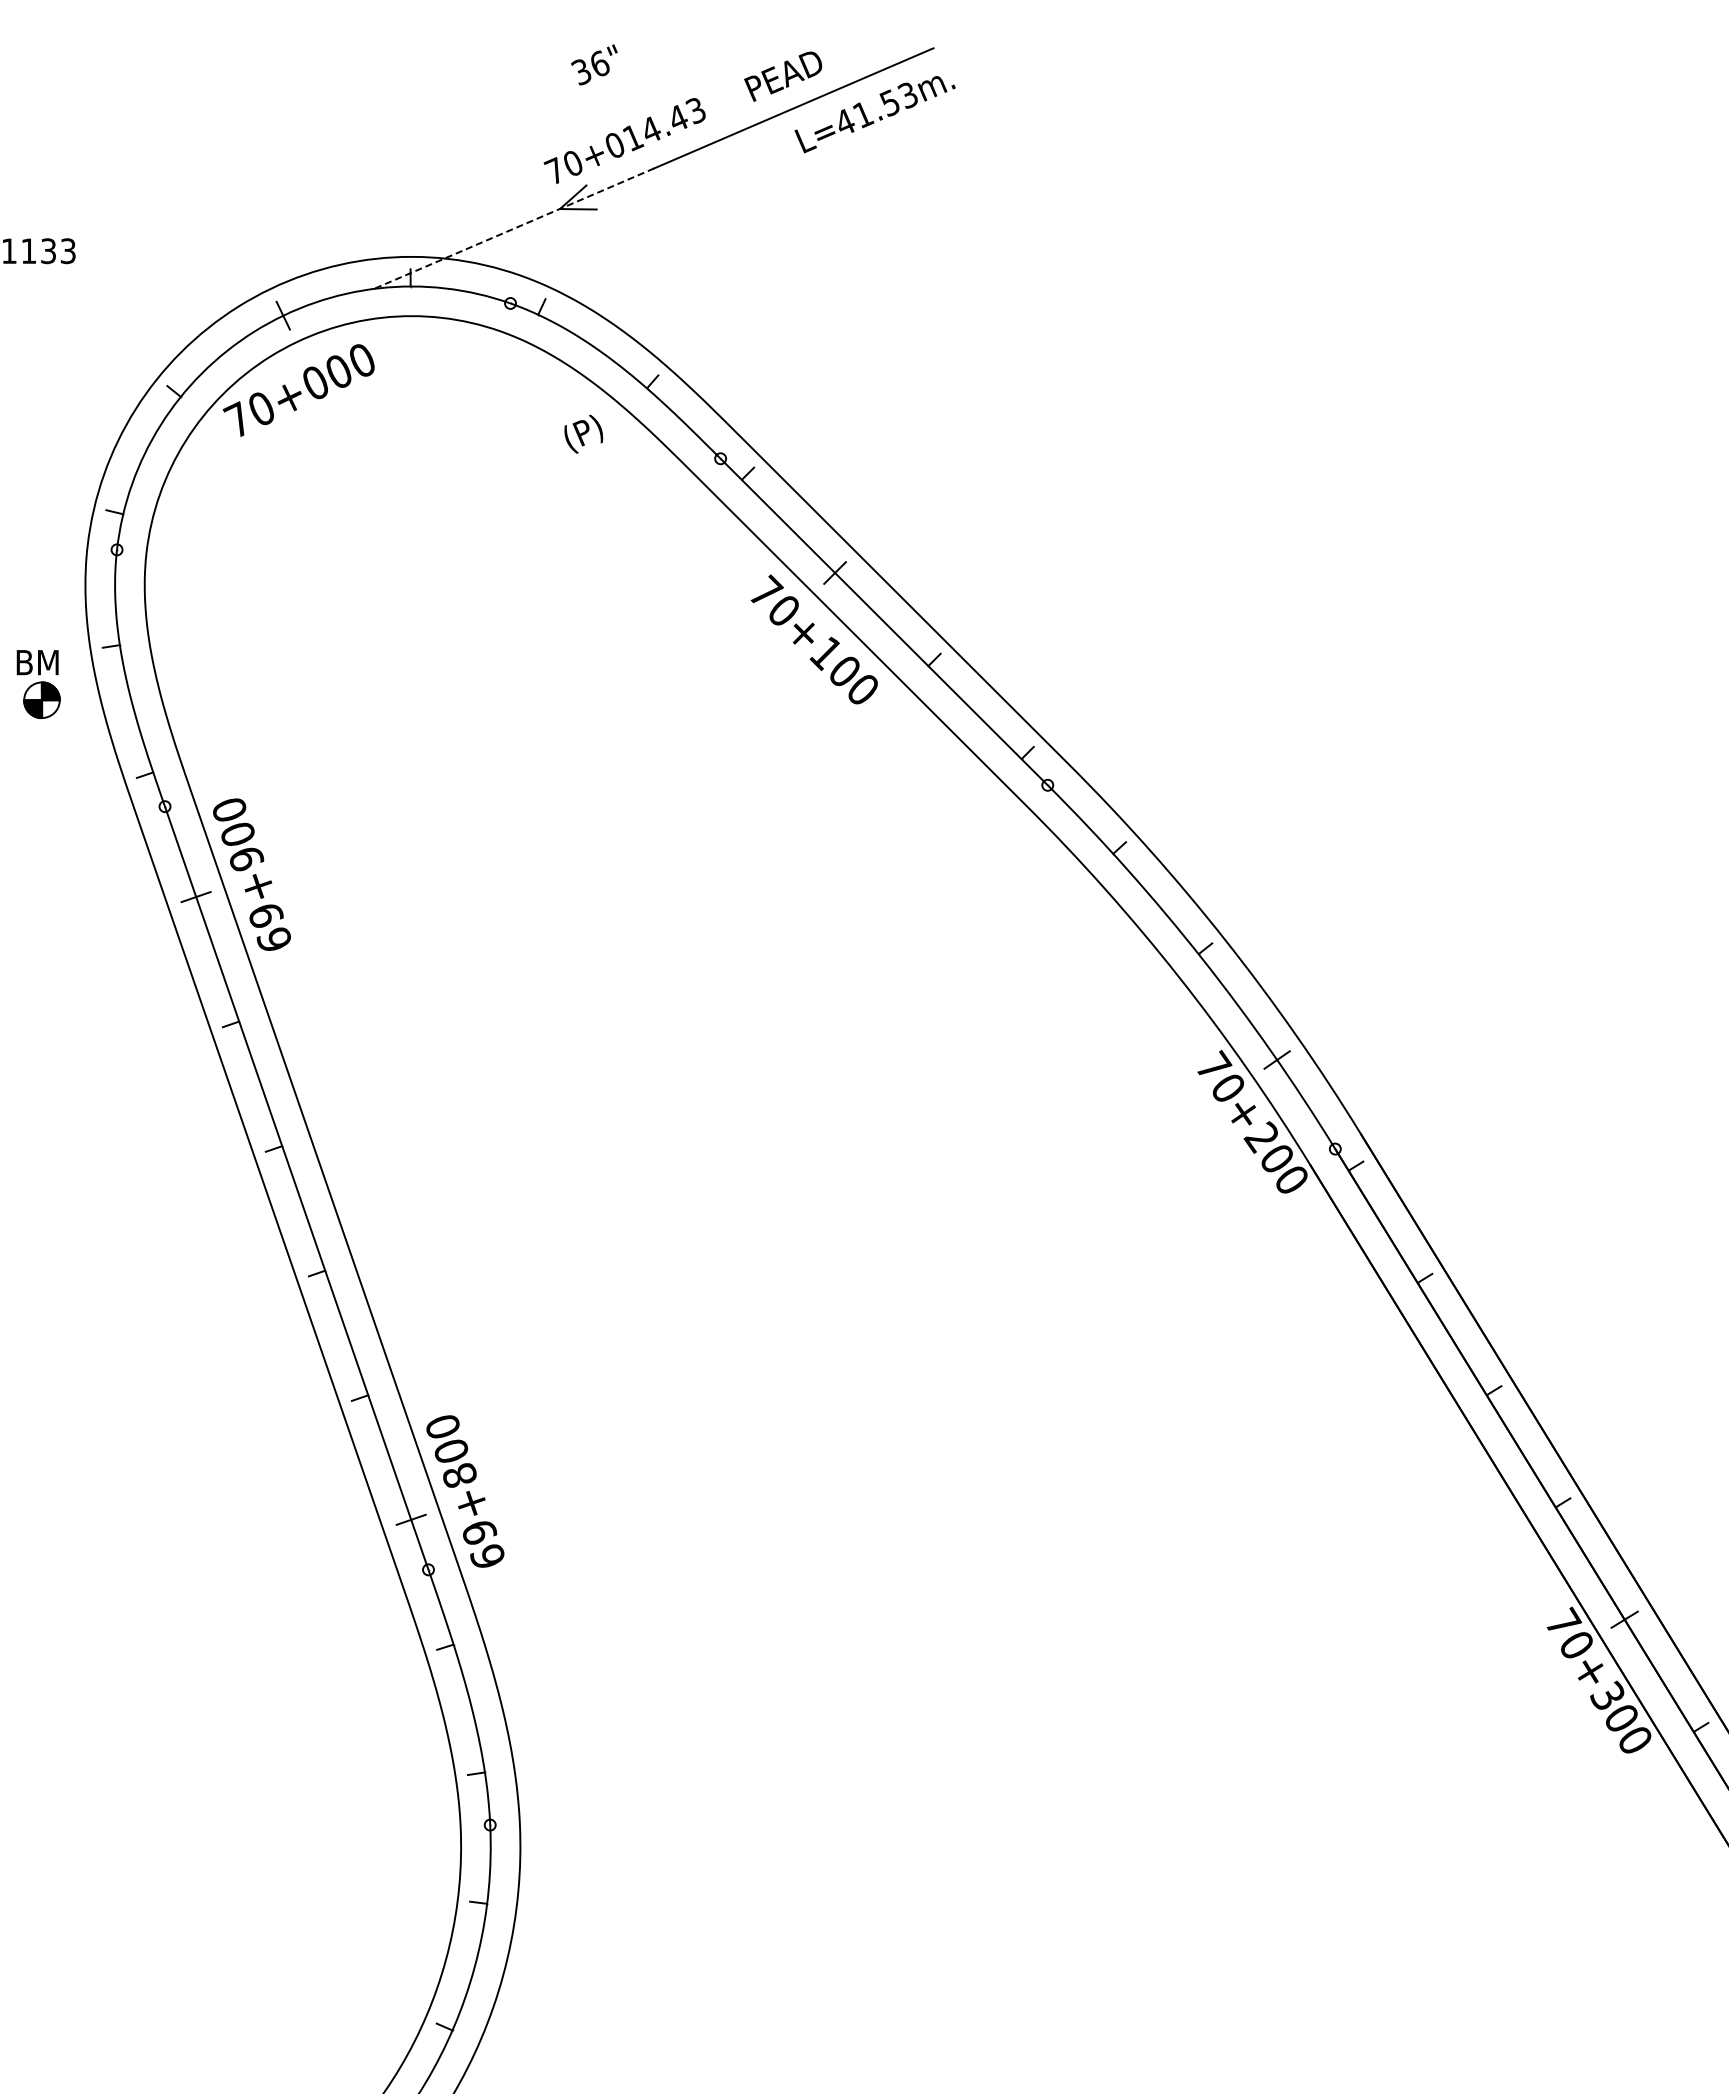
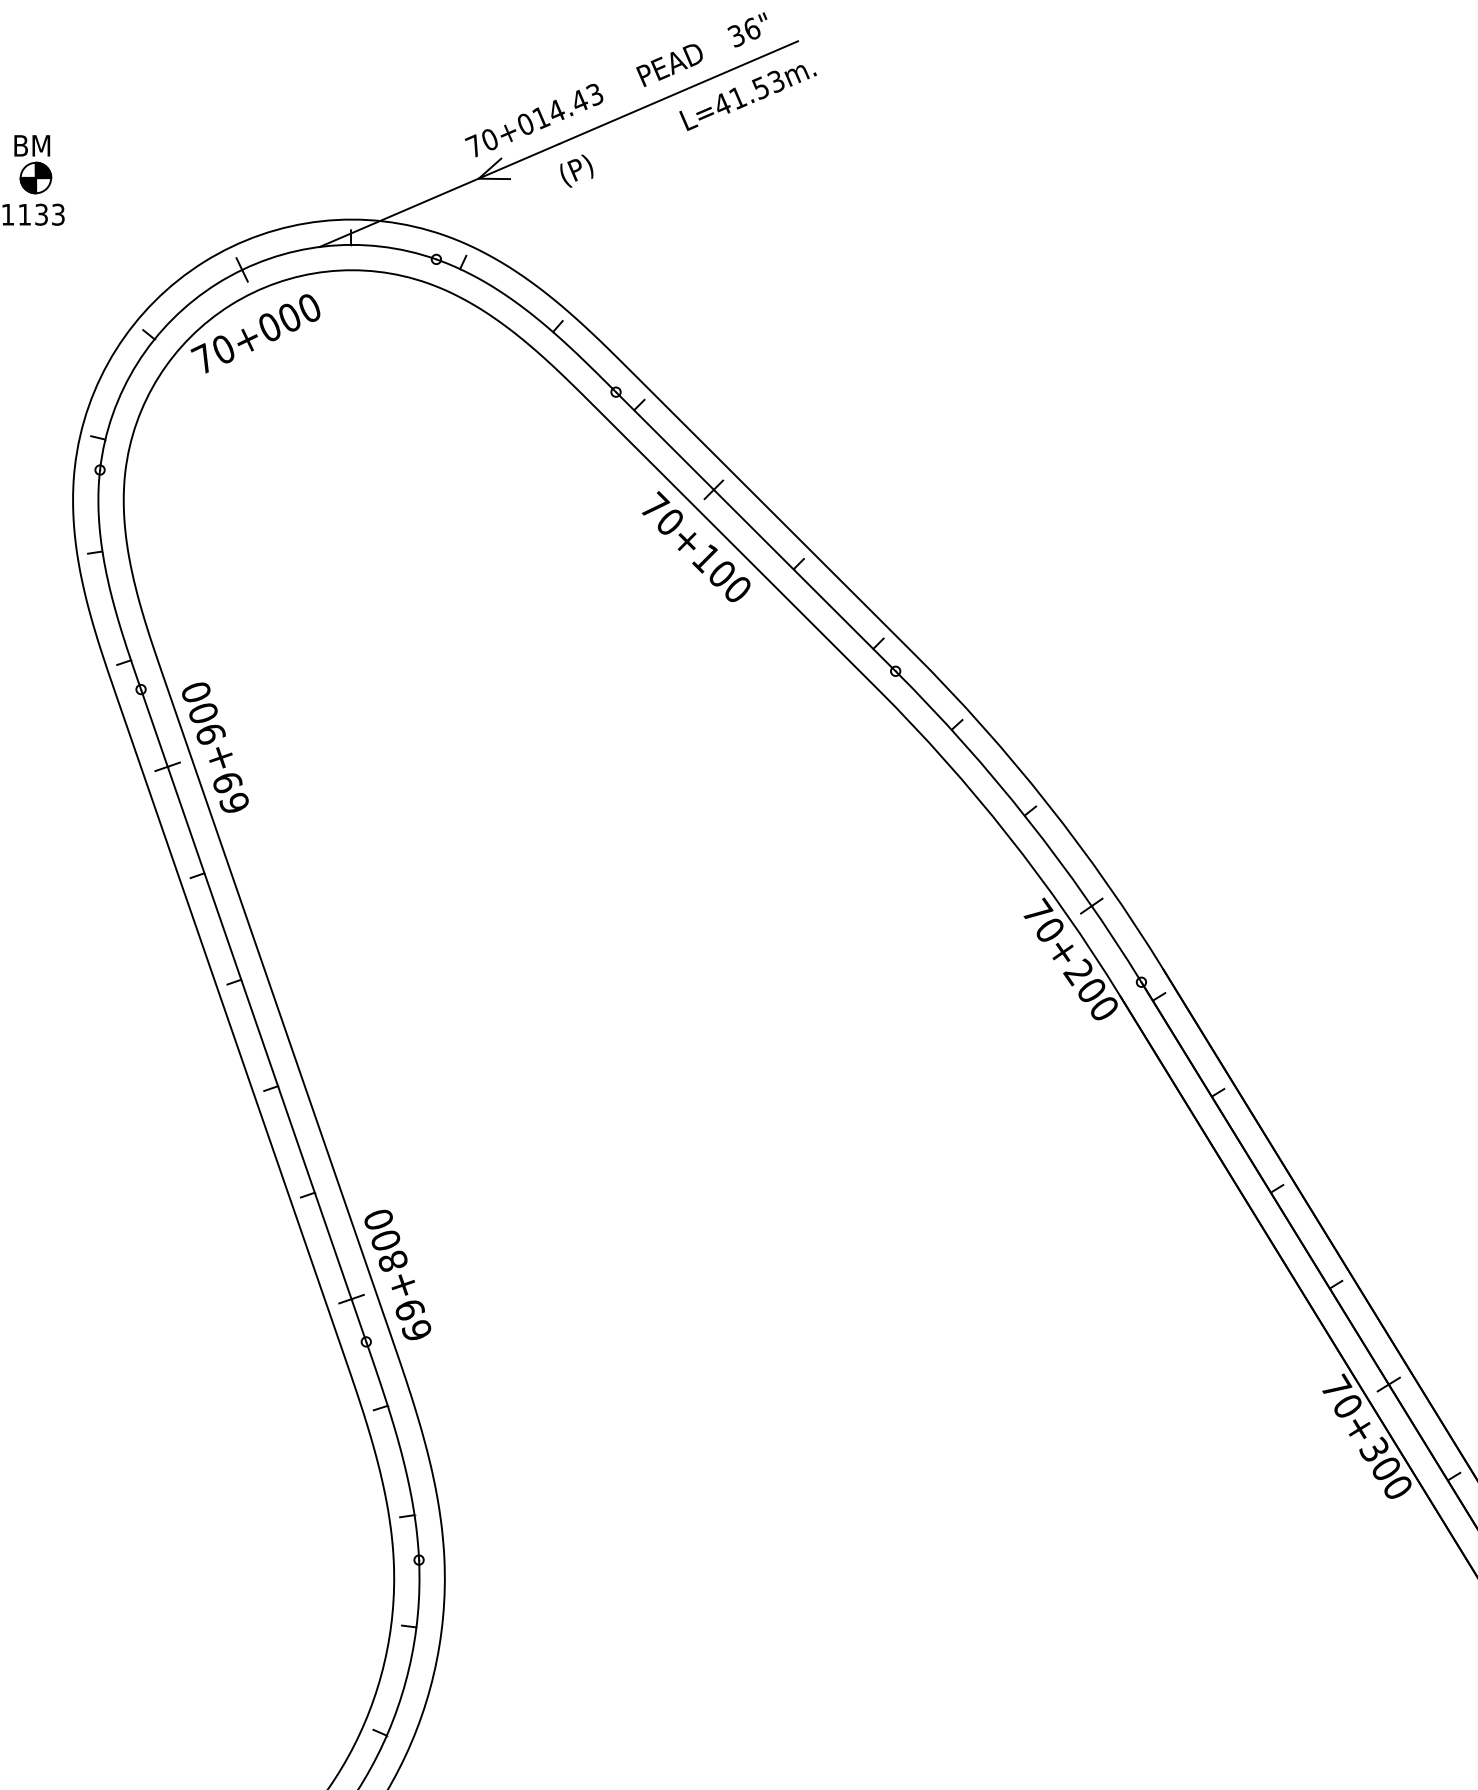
text: (594, 64) -> (747, 29), moved
line: (514, 228) -> (439, 195), dashed -> solid
text: (583, 433) -> (576, 170), moved
part: (38, 684) -> (32, 164), moved

